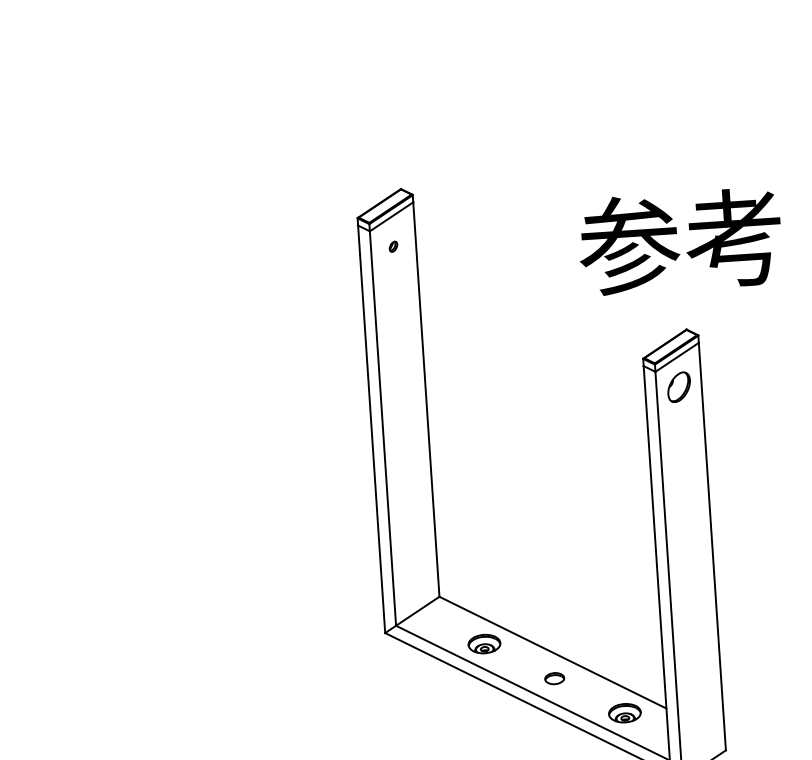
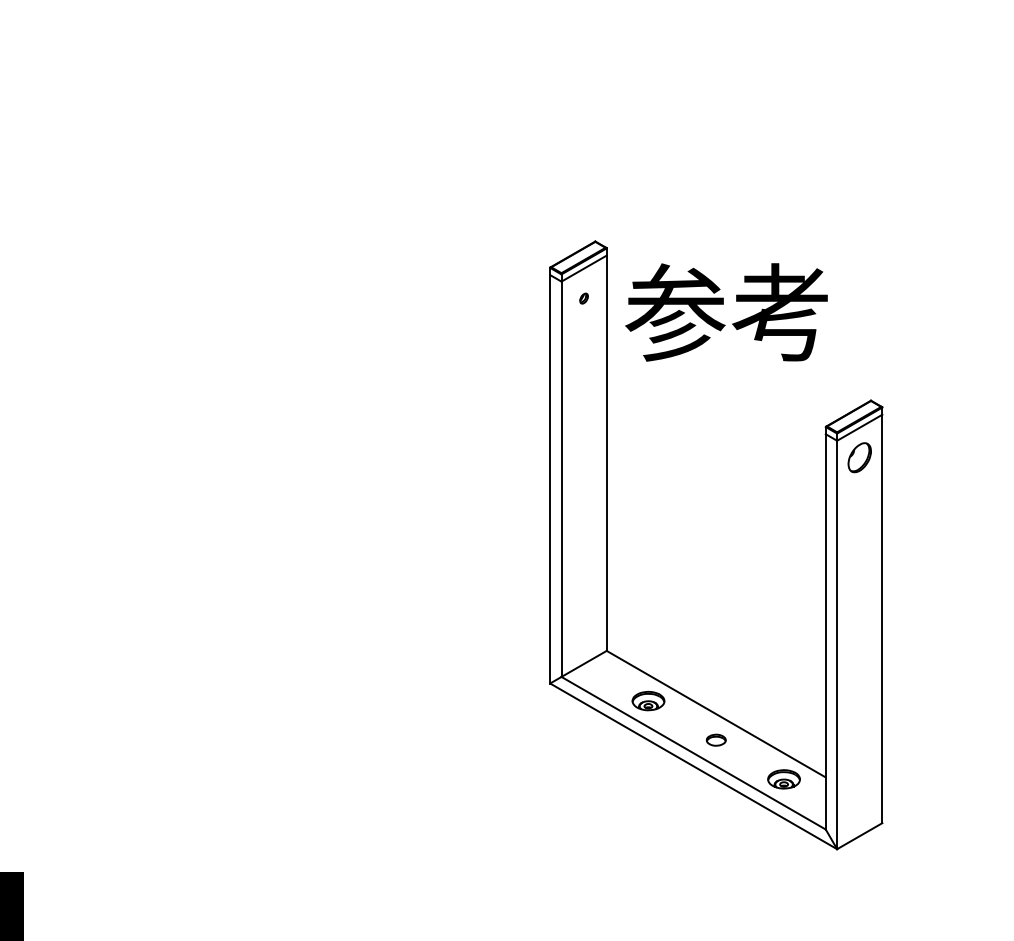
text: (680, 241) -> (726, 312), moved

